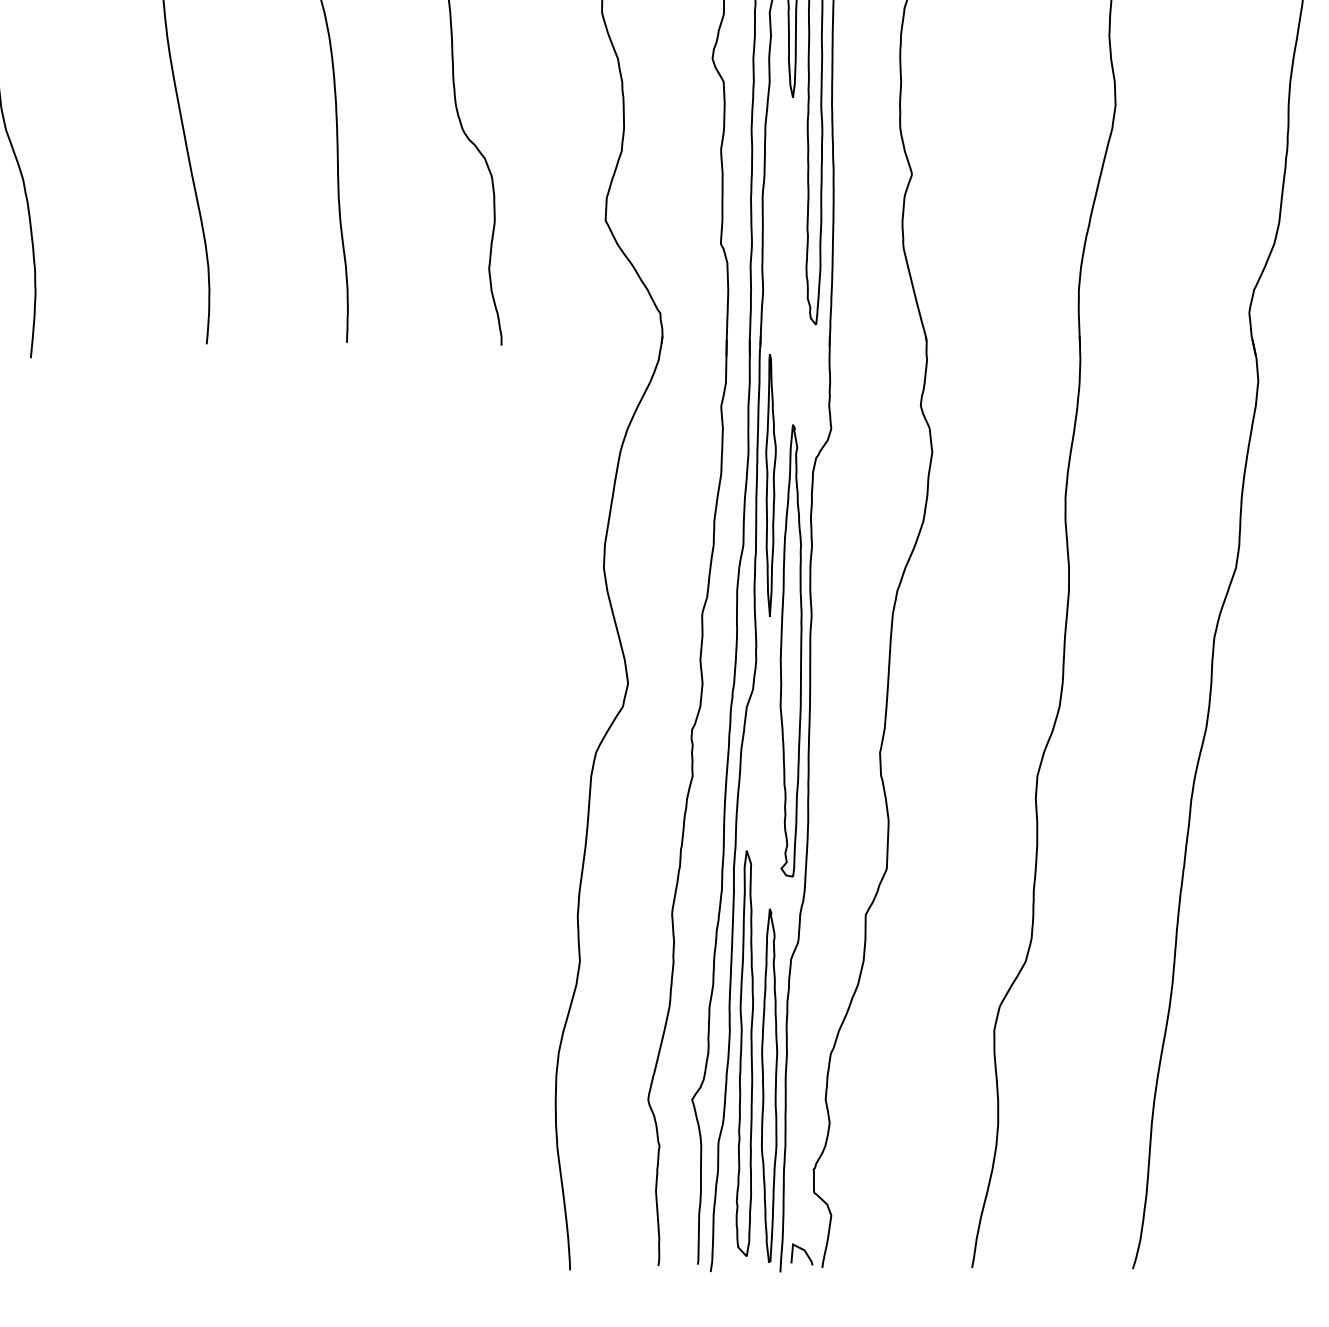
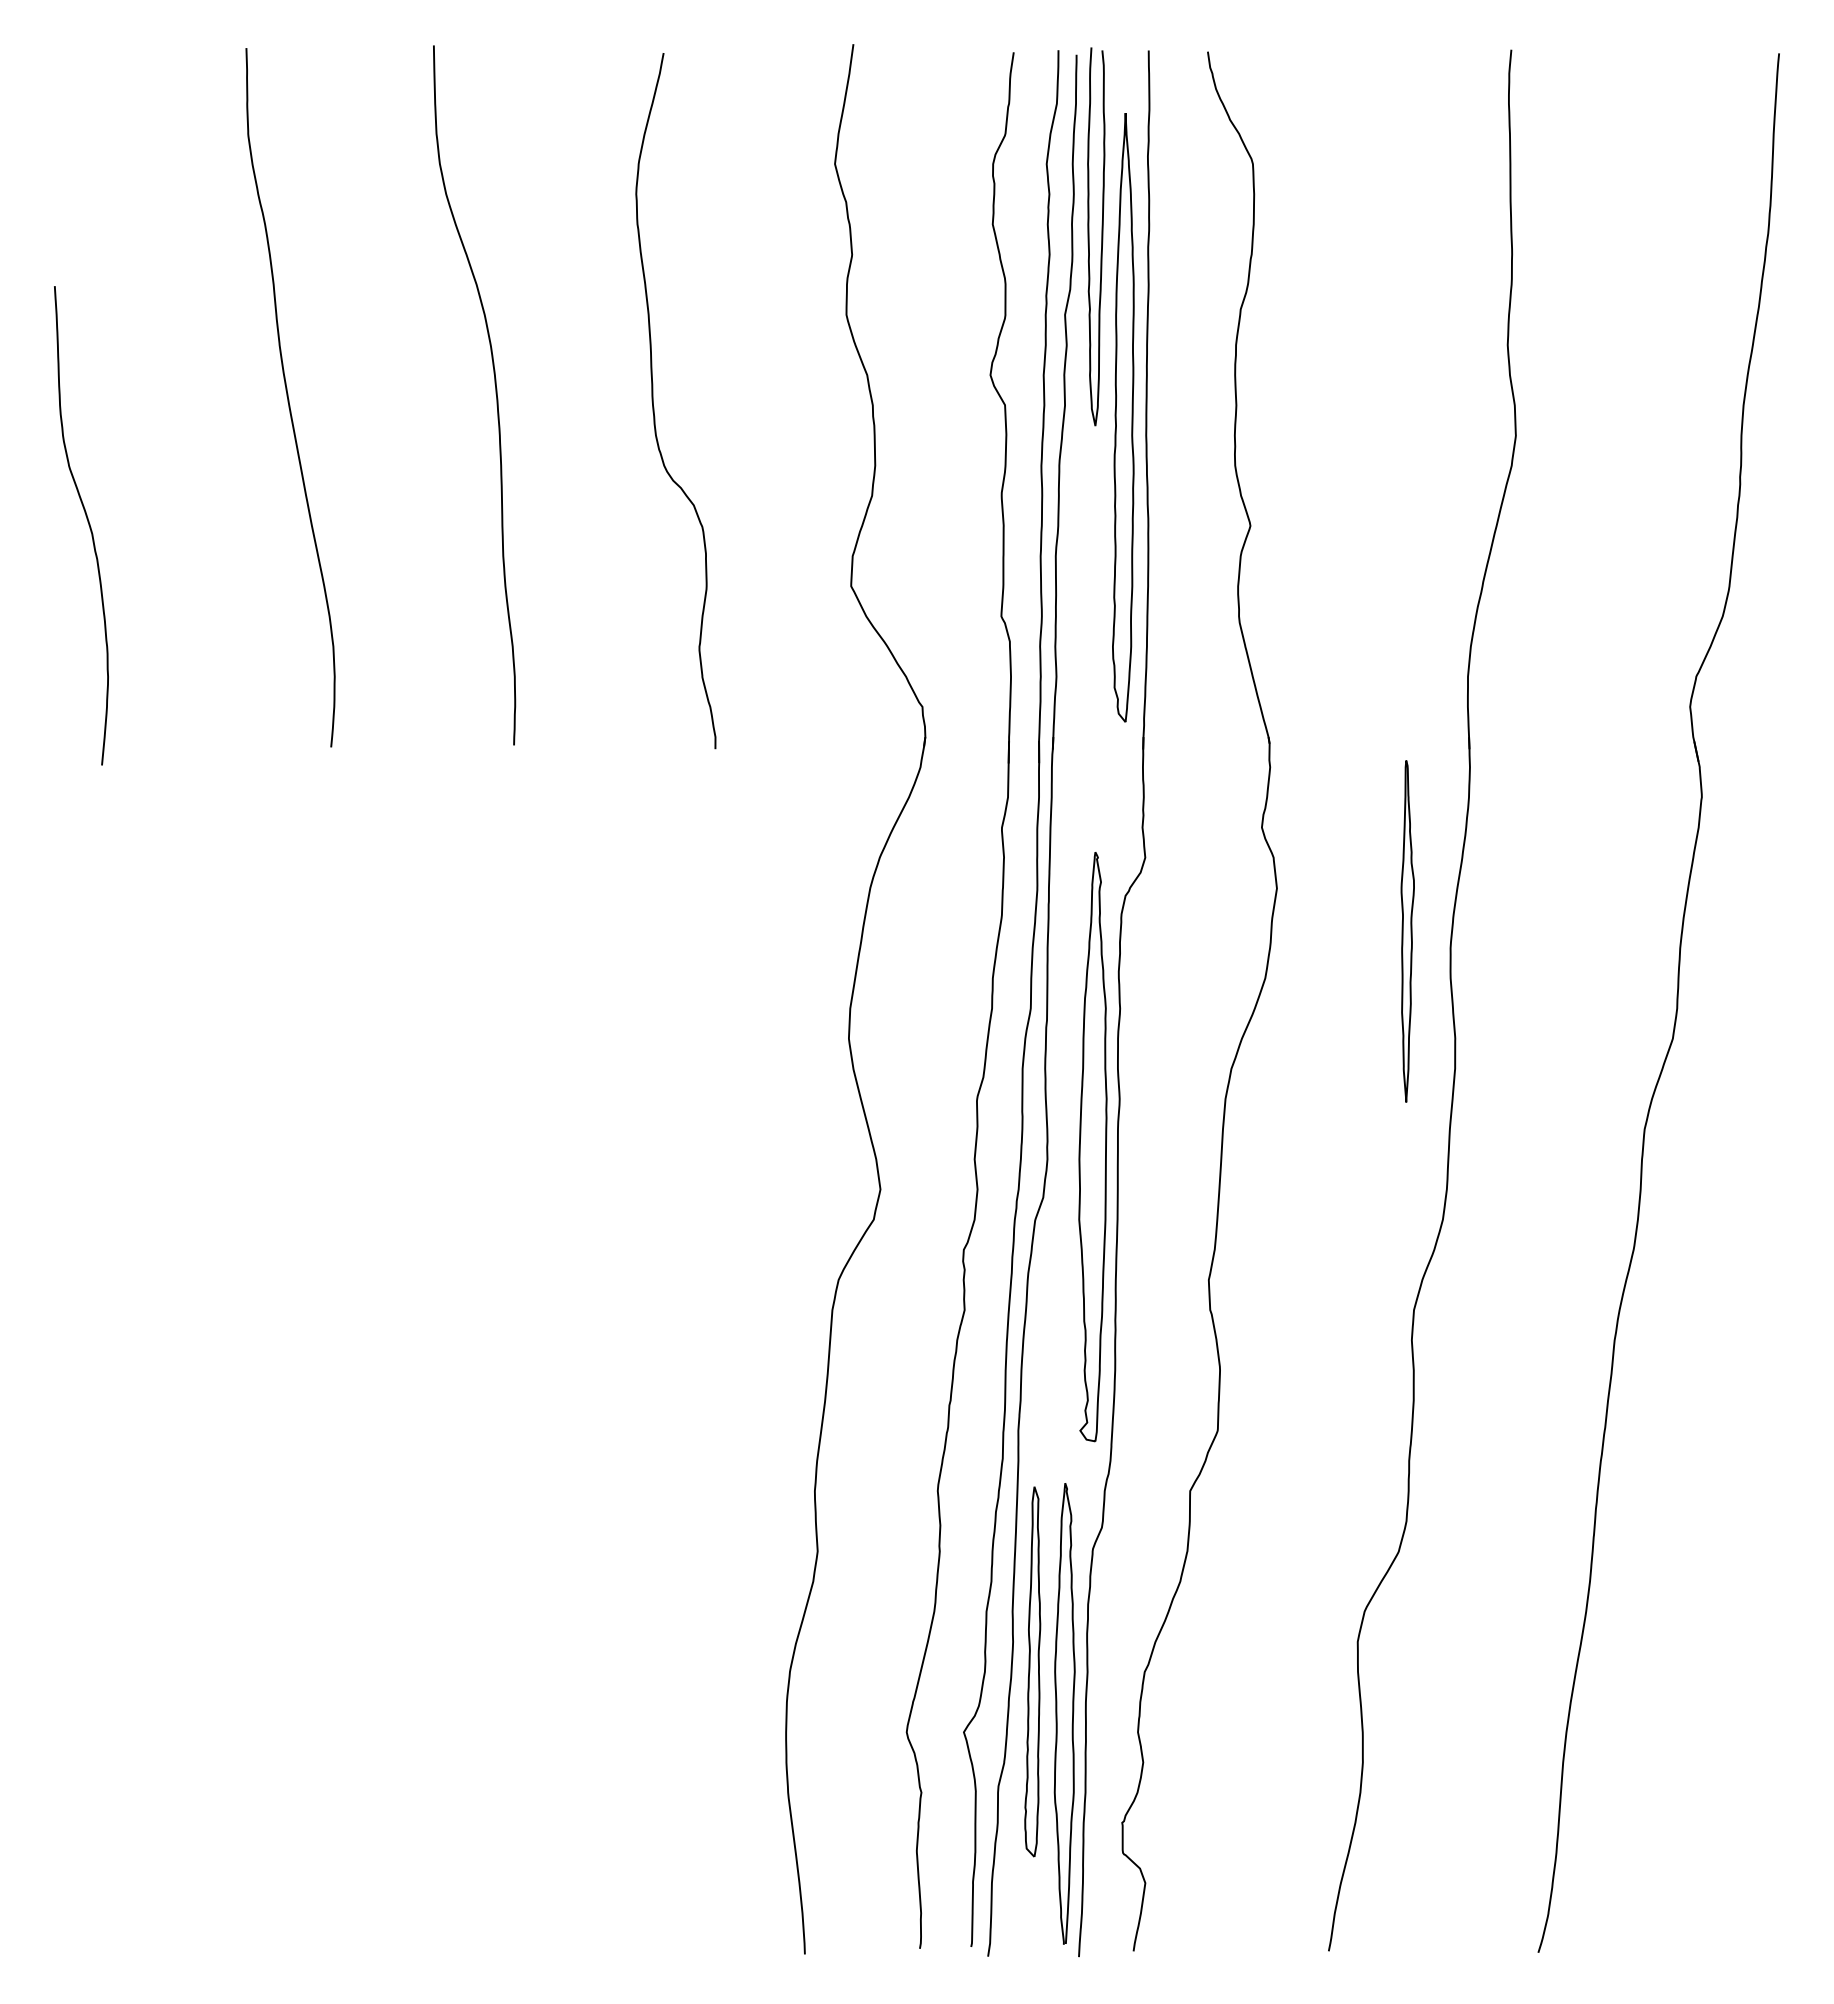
part: (770, 485) -> (1407, 931), moved
part: (744, 1053) -> (1032, 1671), size x0.7
curve: (804, 1251) -> (1110, 1930), removed

